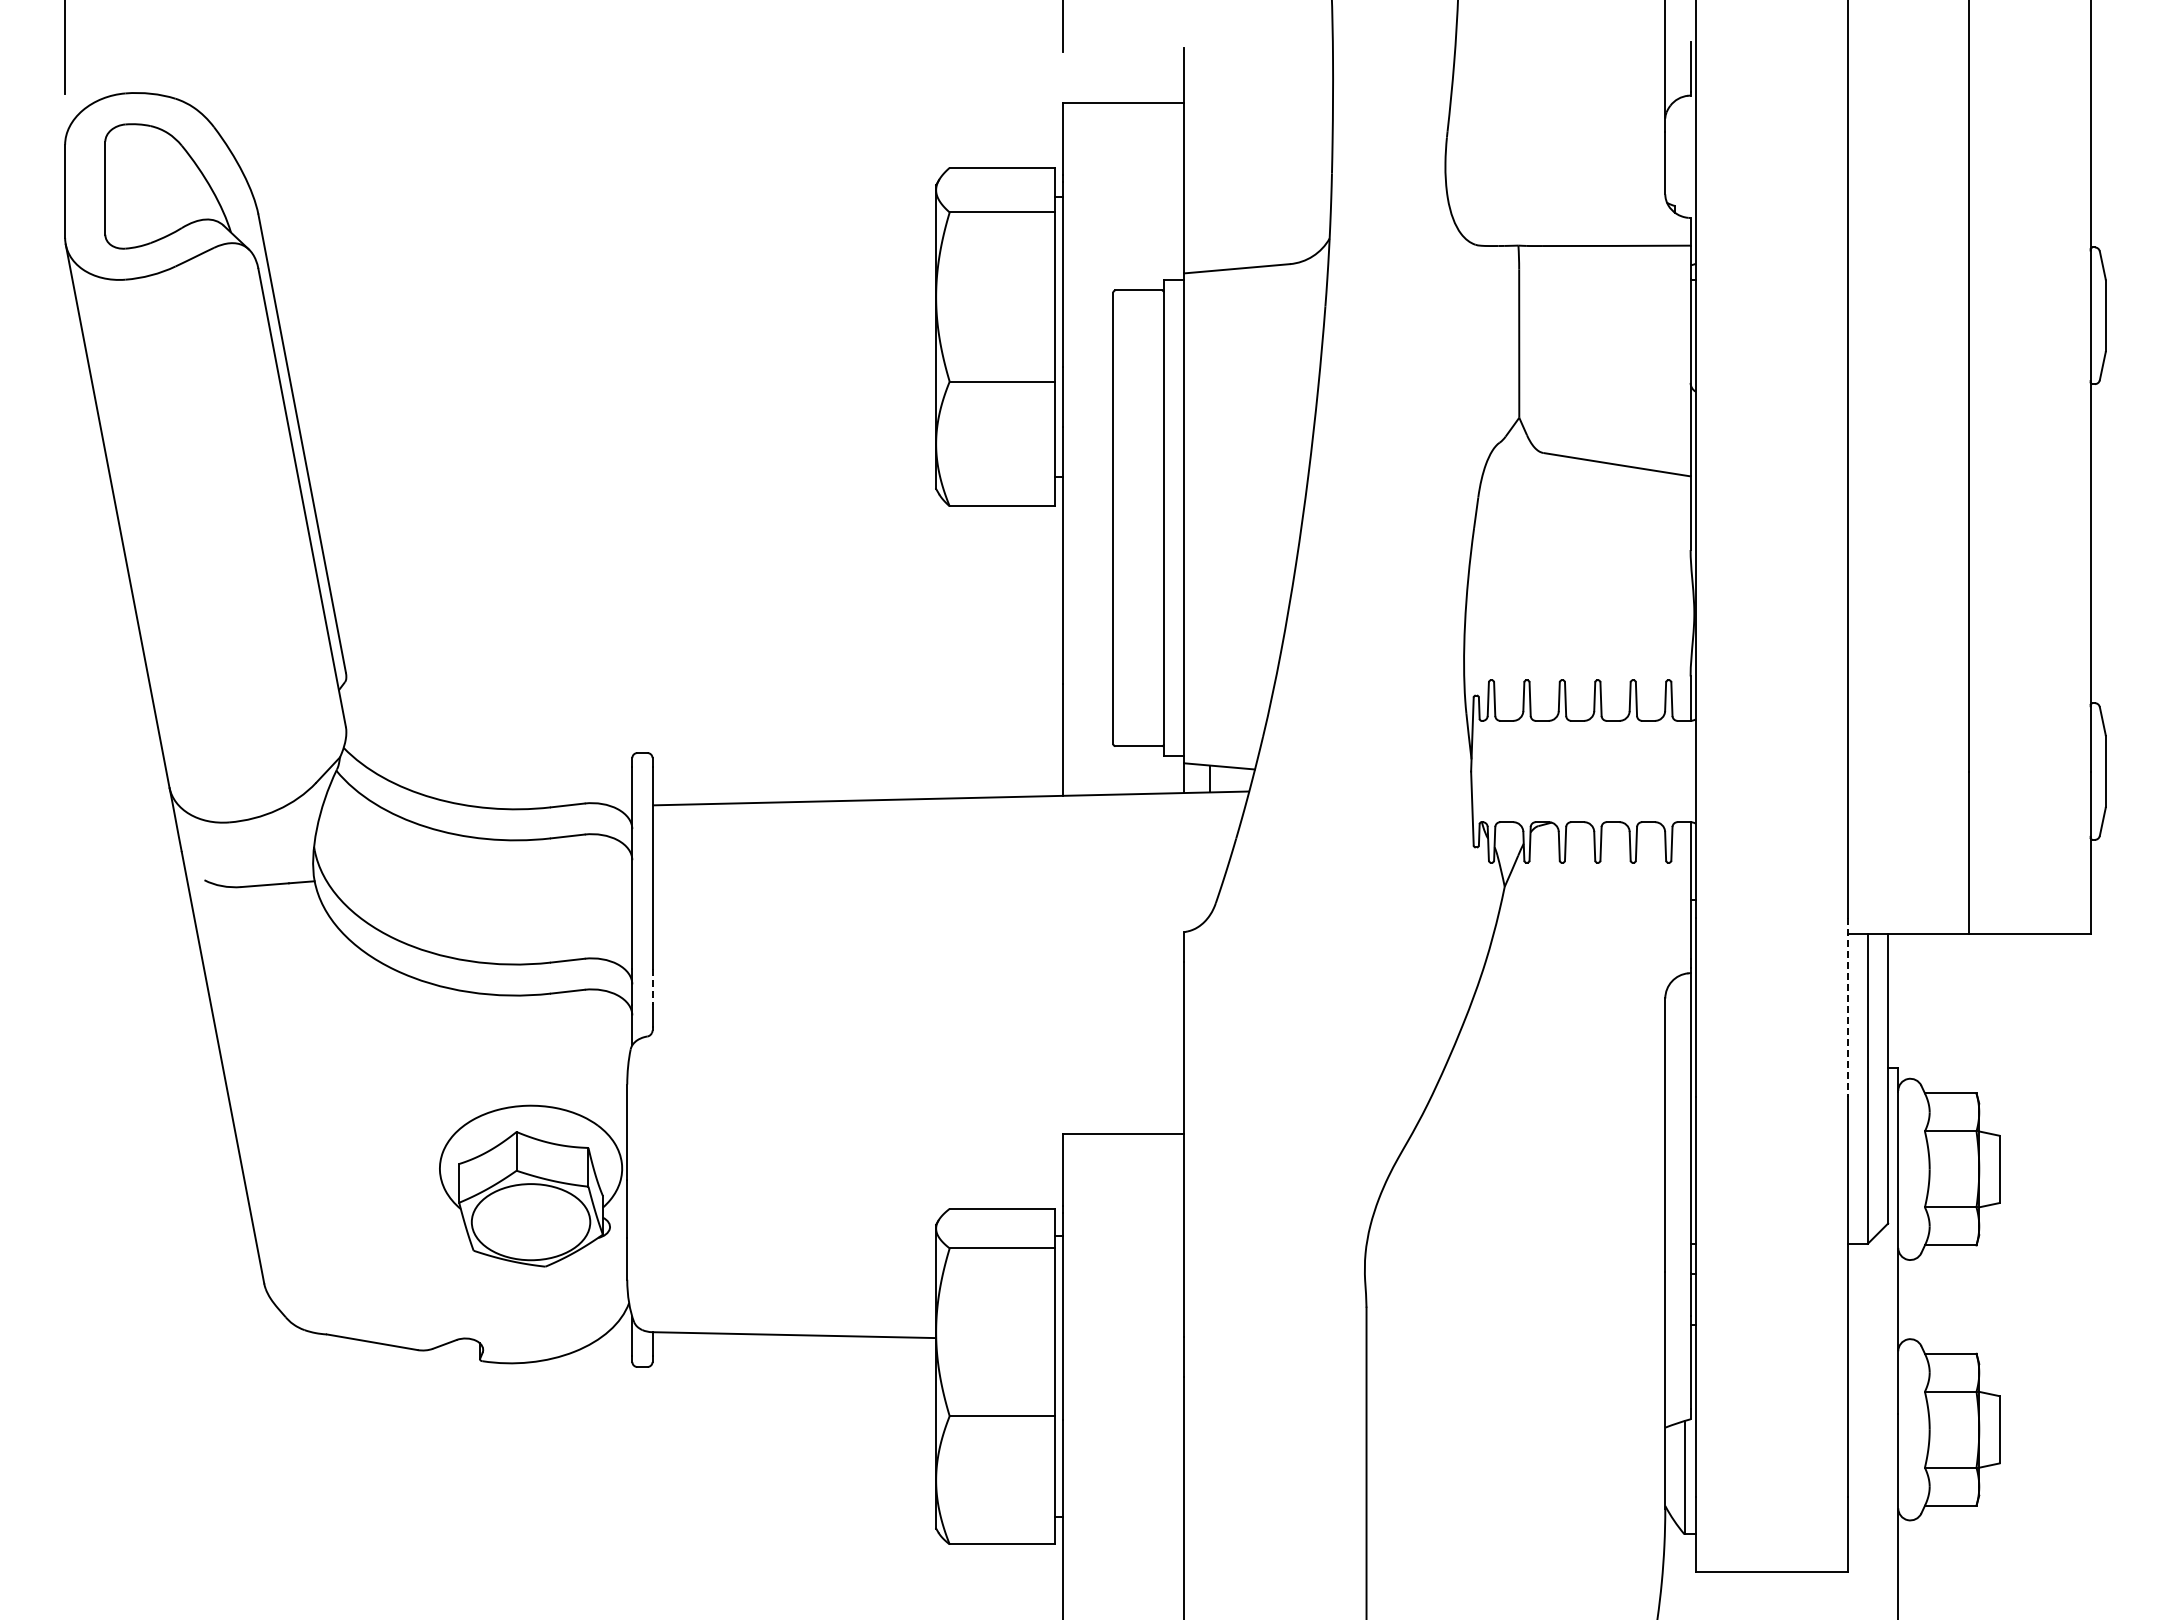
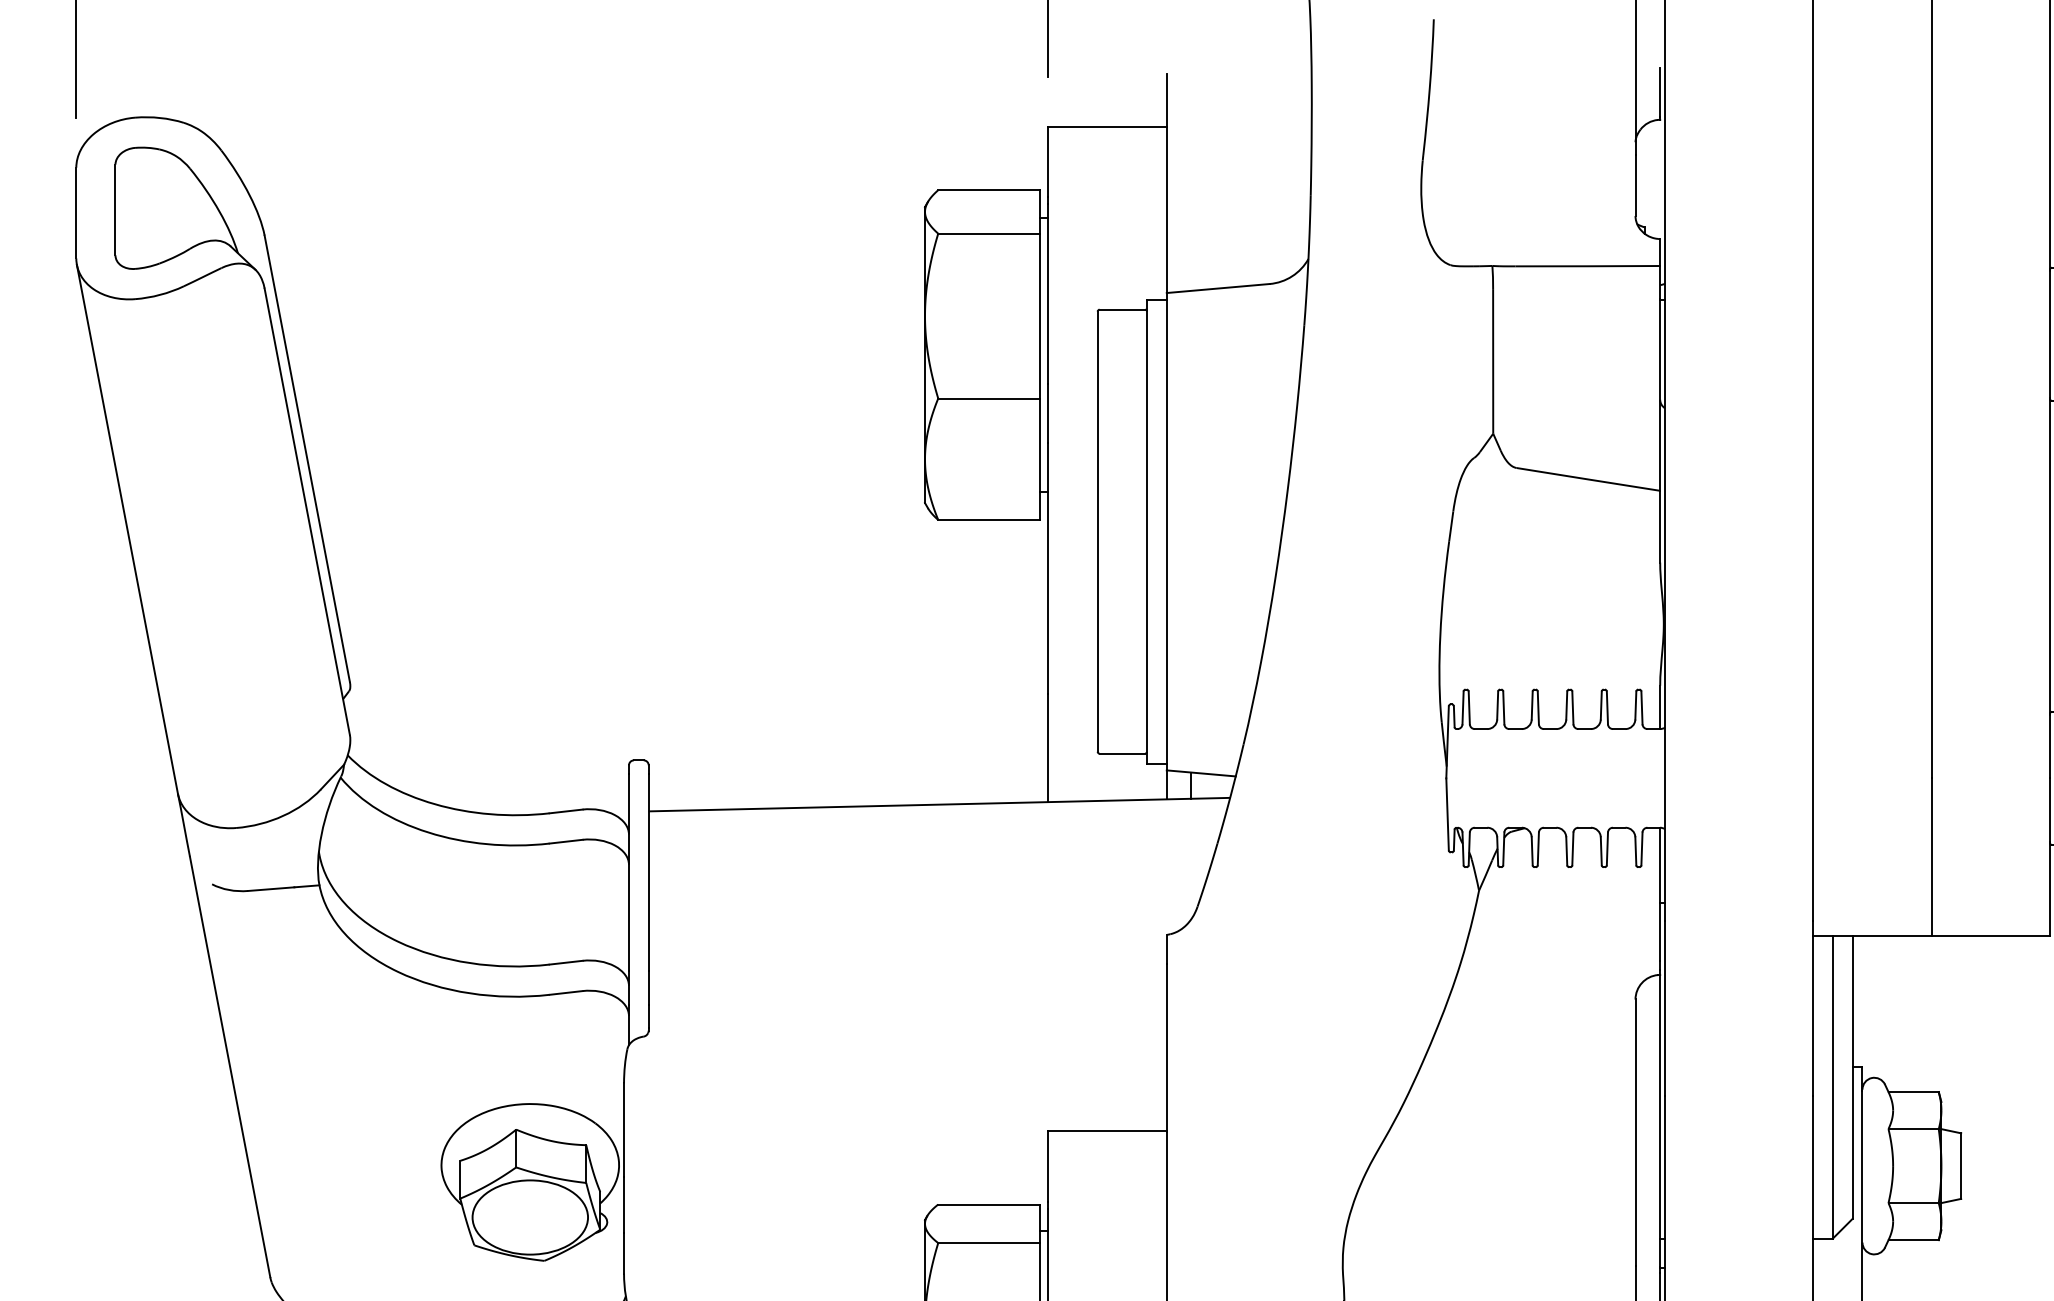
line: (652, 986) -> (648, 987), dashed -> solid
line: (1847, 1007) -> (1813, 1008), dashed -> solid

